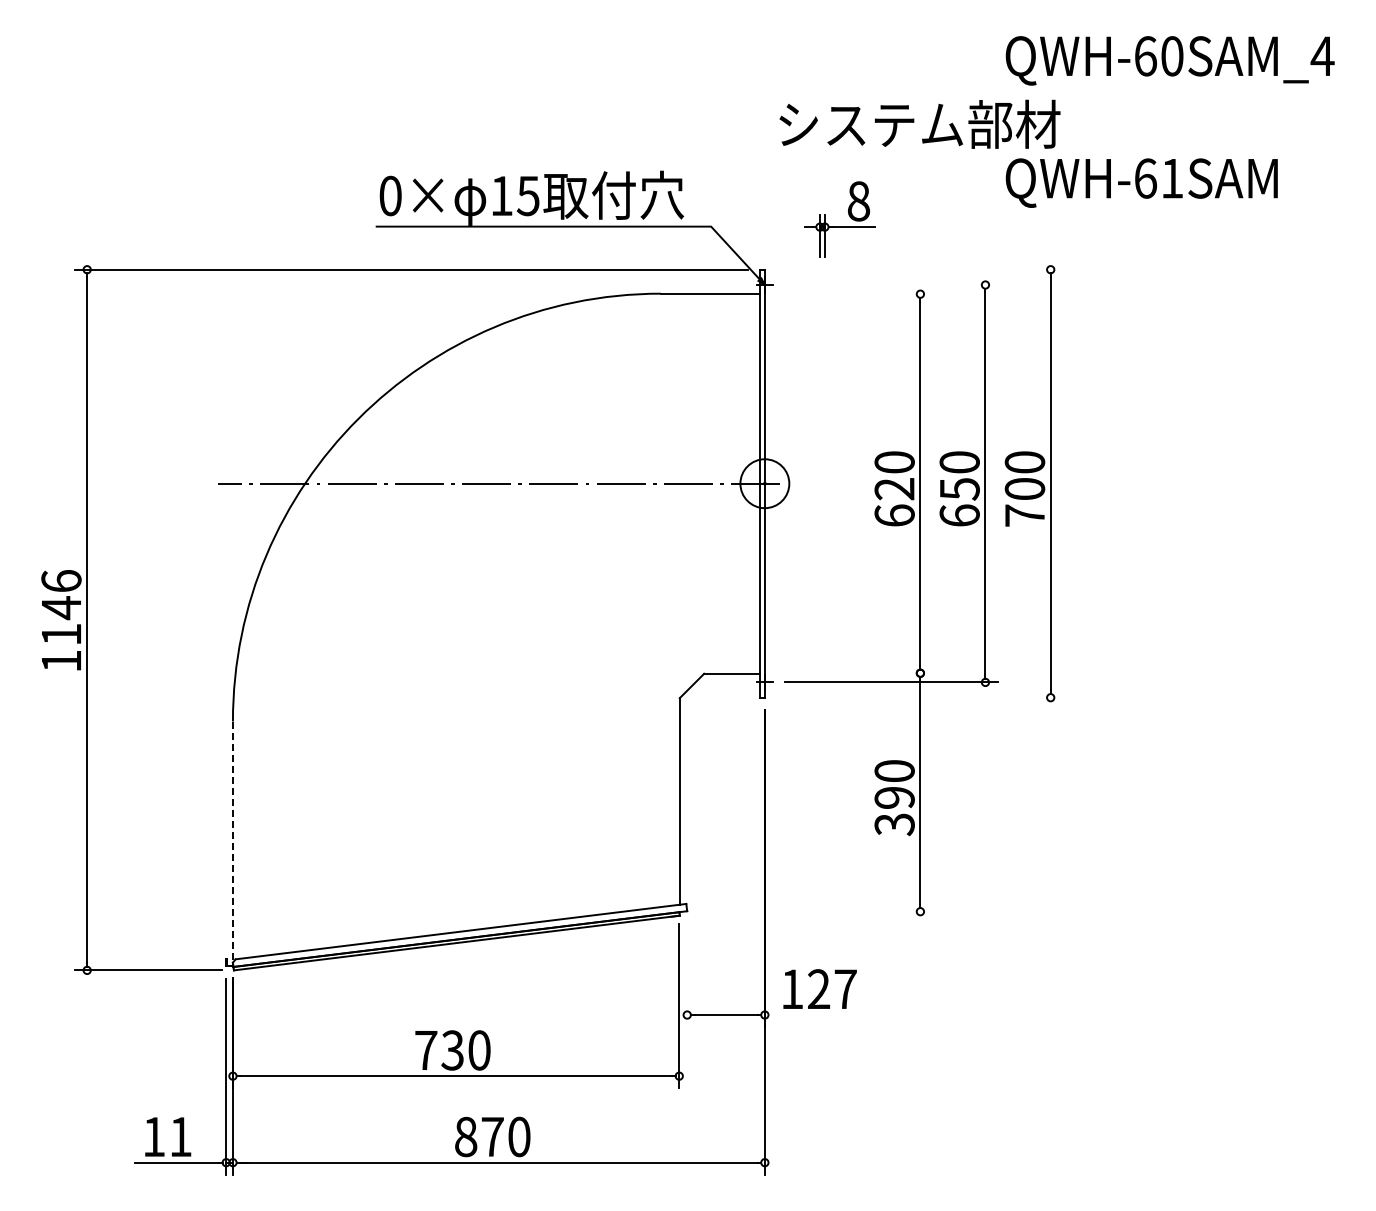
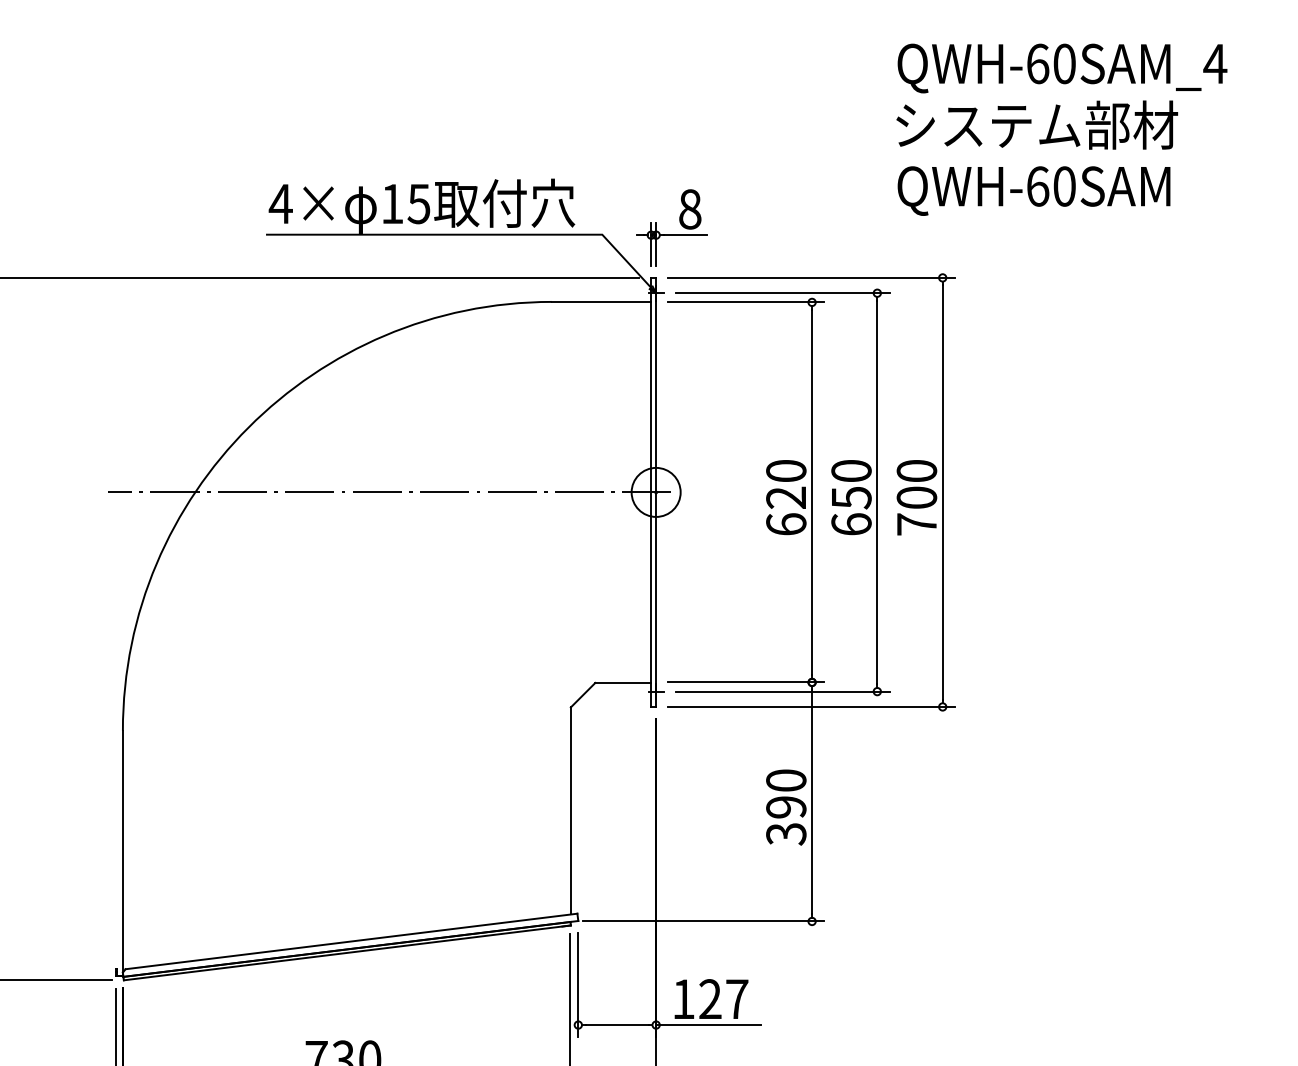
text: (919, 123) -> (1036, 124), moved
text: (1172, 178) -> (1064, 186), QWH-61SAM -> QWH-60SAM
text: (390, 195) -> (280, 203), 0× -> 4×
part: (839, 226) -> (670, 234), moved
line: (919, 269) -> (811, 277), added
line: (890, 285) -> (782, 293), added
line: (854, 294) -> (746, 302), added
line: (854, 673) -> (746, 682), added
line: (919, 697) -> (811, 706), added
line: (232, 844) -> (122, 854), dashed -> solid
line: (811, 911) -> (702, 921), added
line: (687, 975) -> (578, 985), added
line: (816, 1015) -> (707, 1025), added

